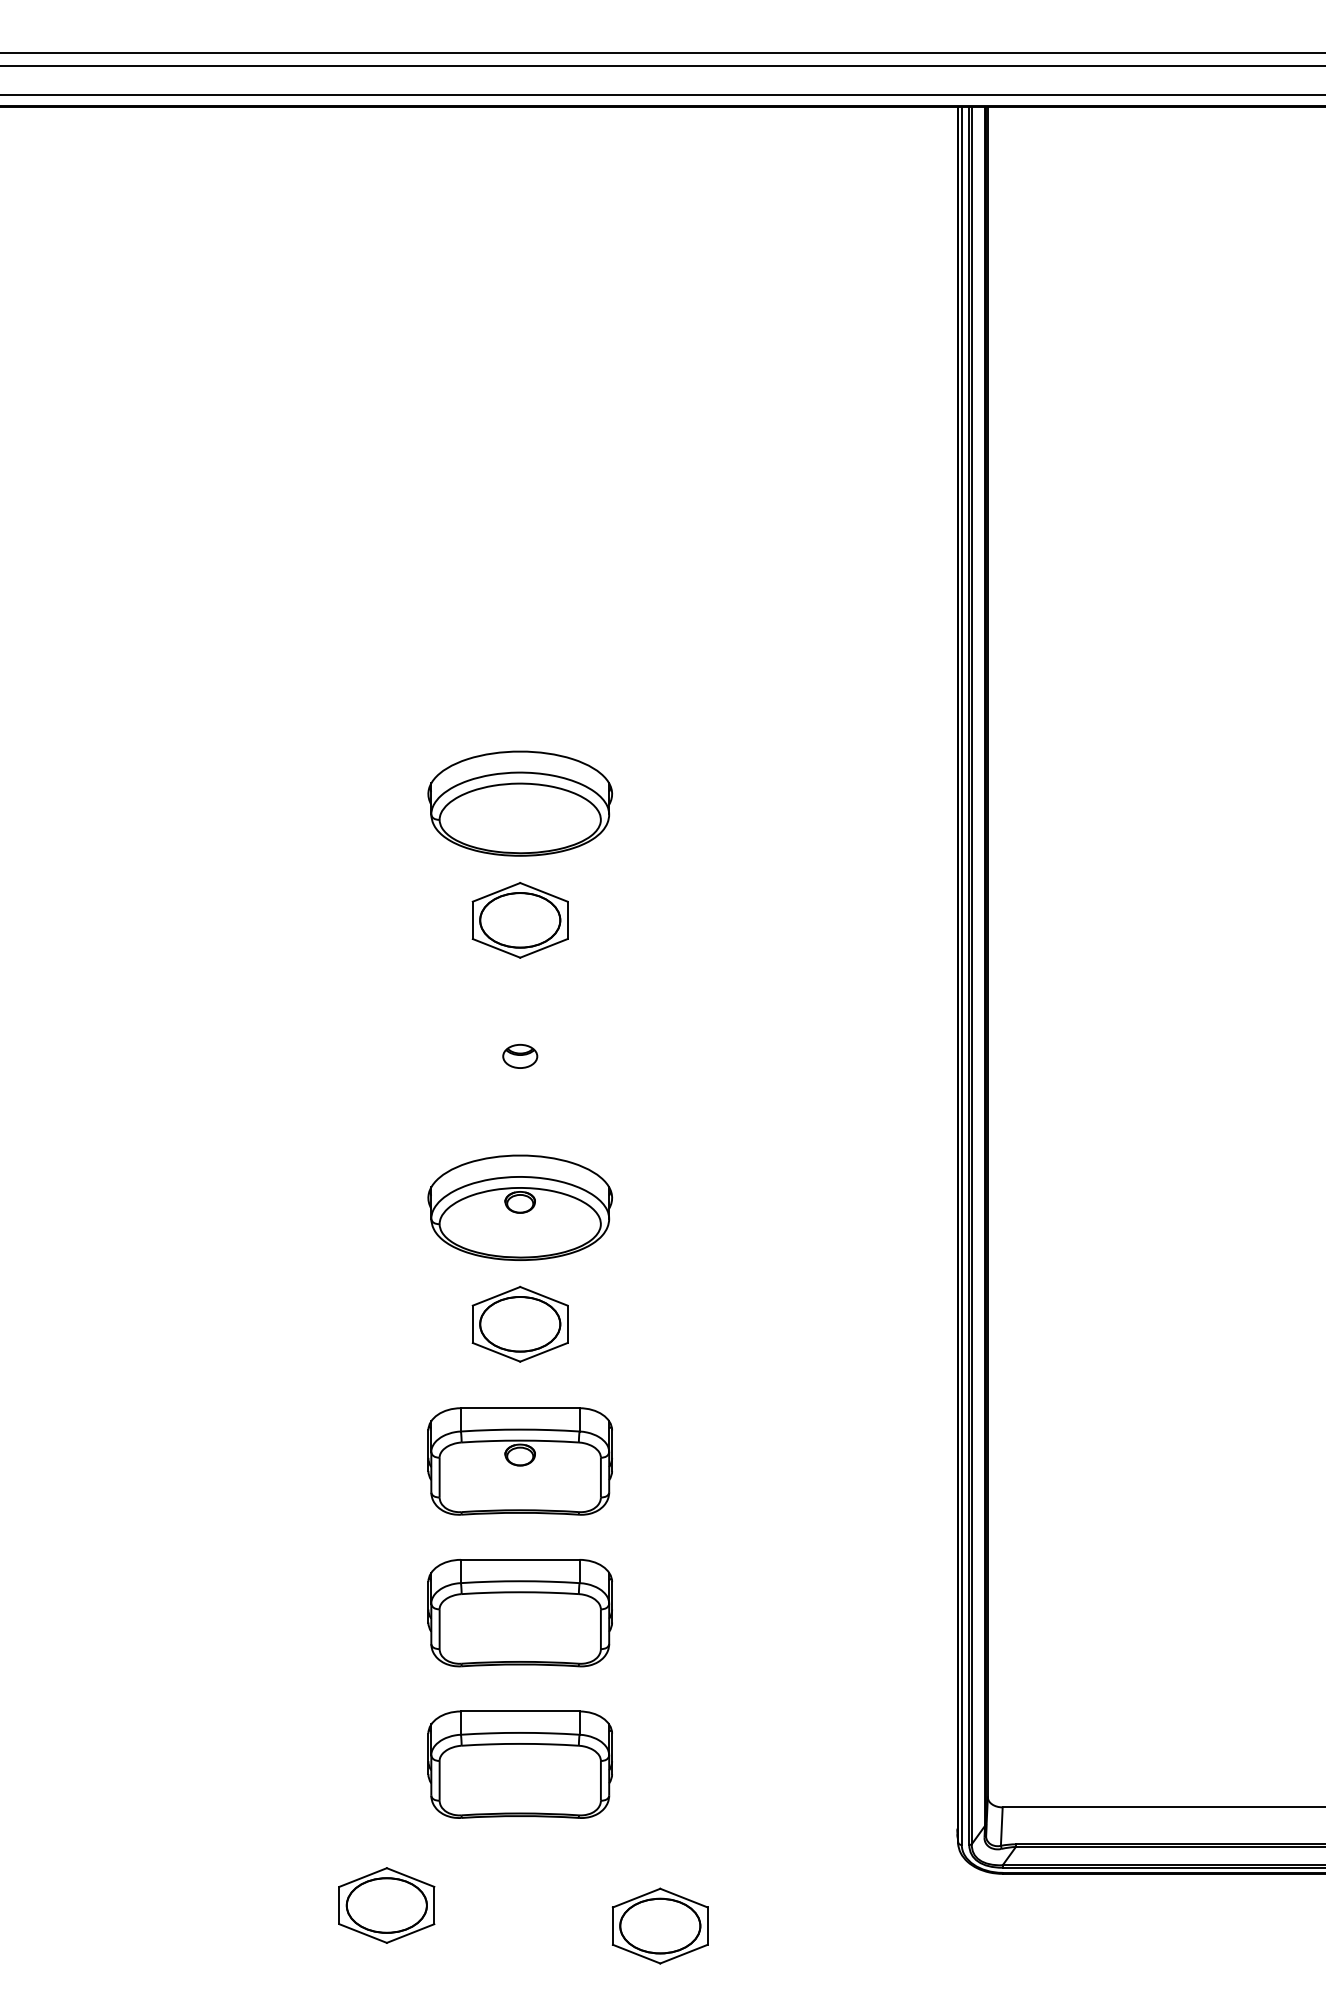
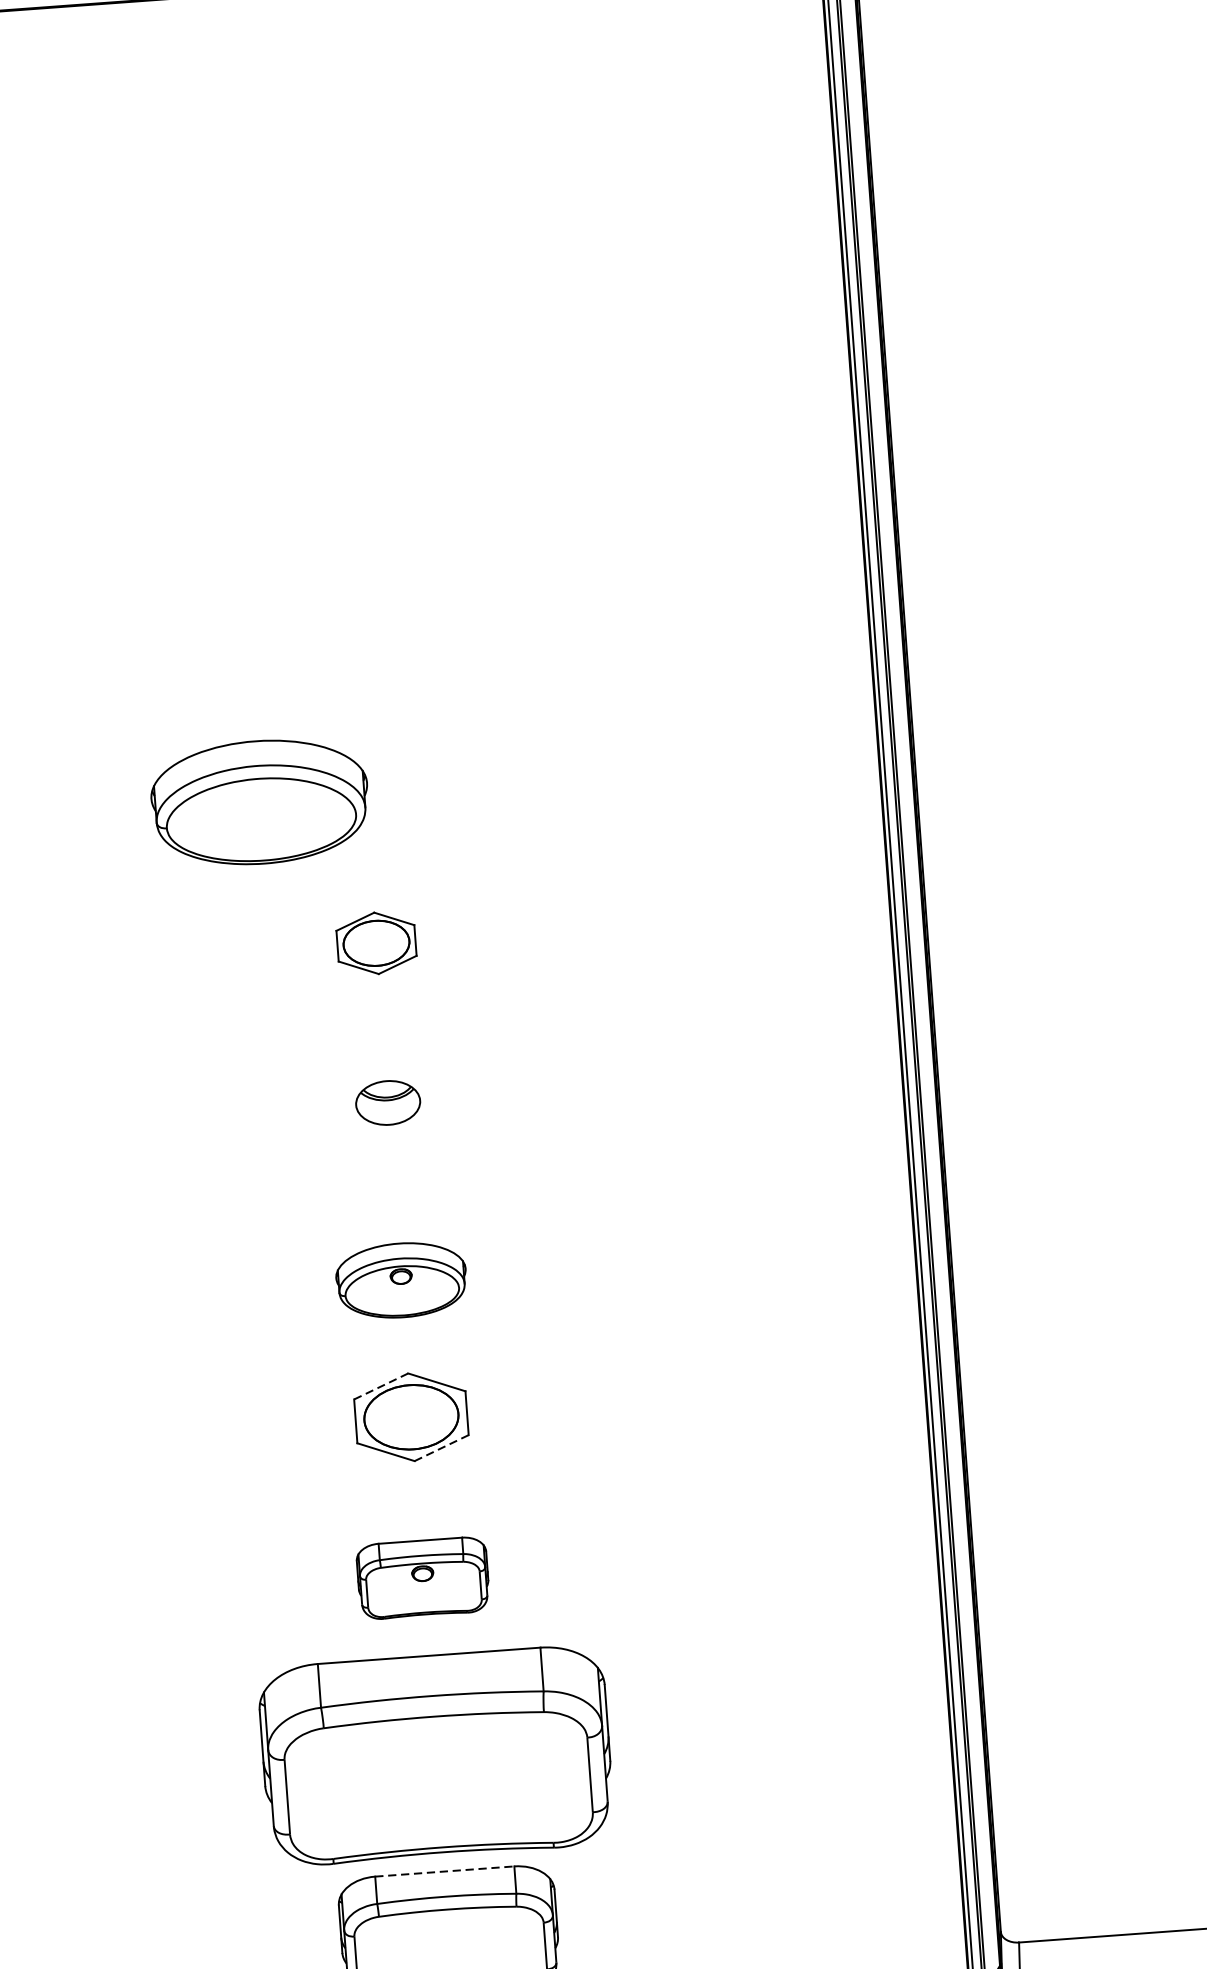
part: (520, 803) -> (260, 802), moved
part: (519, 920) -> (375, 943), size x0.7
part: (520, 1056) -> (388, 1103), size x1.6
part: (520, 1207) -> (401, 1280), size x0.6
line: (496, 1296) -> (381, 1386), solid -> dashed
line: (544, 1352) -> (442, 1448), solid -> dashed
part: (519, 1461) -> (422, 1578), size x0.6
part: (519, 1613) -> (435, 1756), size x1.6
line: (520, 1711) -> (445, 1871), solid -> dashed

